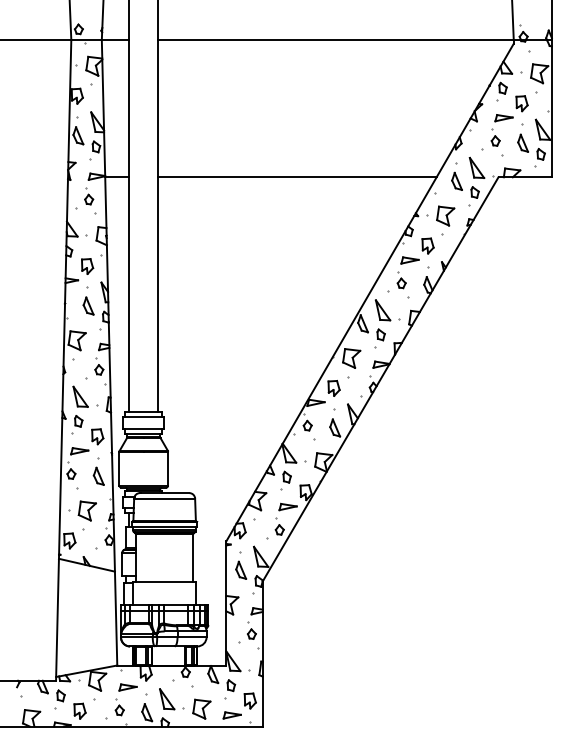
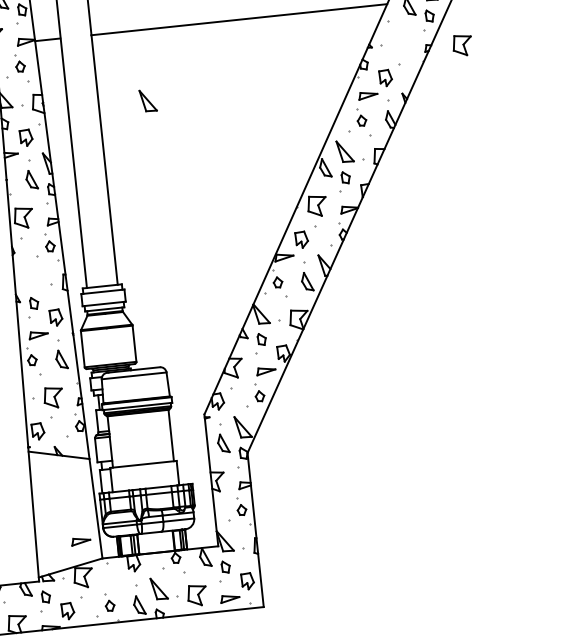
part: (445, 215) -> (462, 44), moved
part: (80, 396) -> (148, 100), moved
part: (127, 687) -> (80, 541), moved

